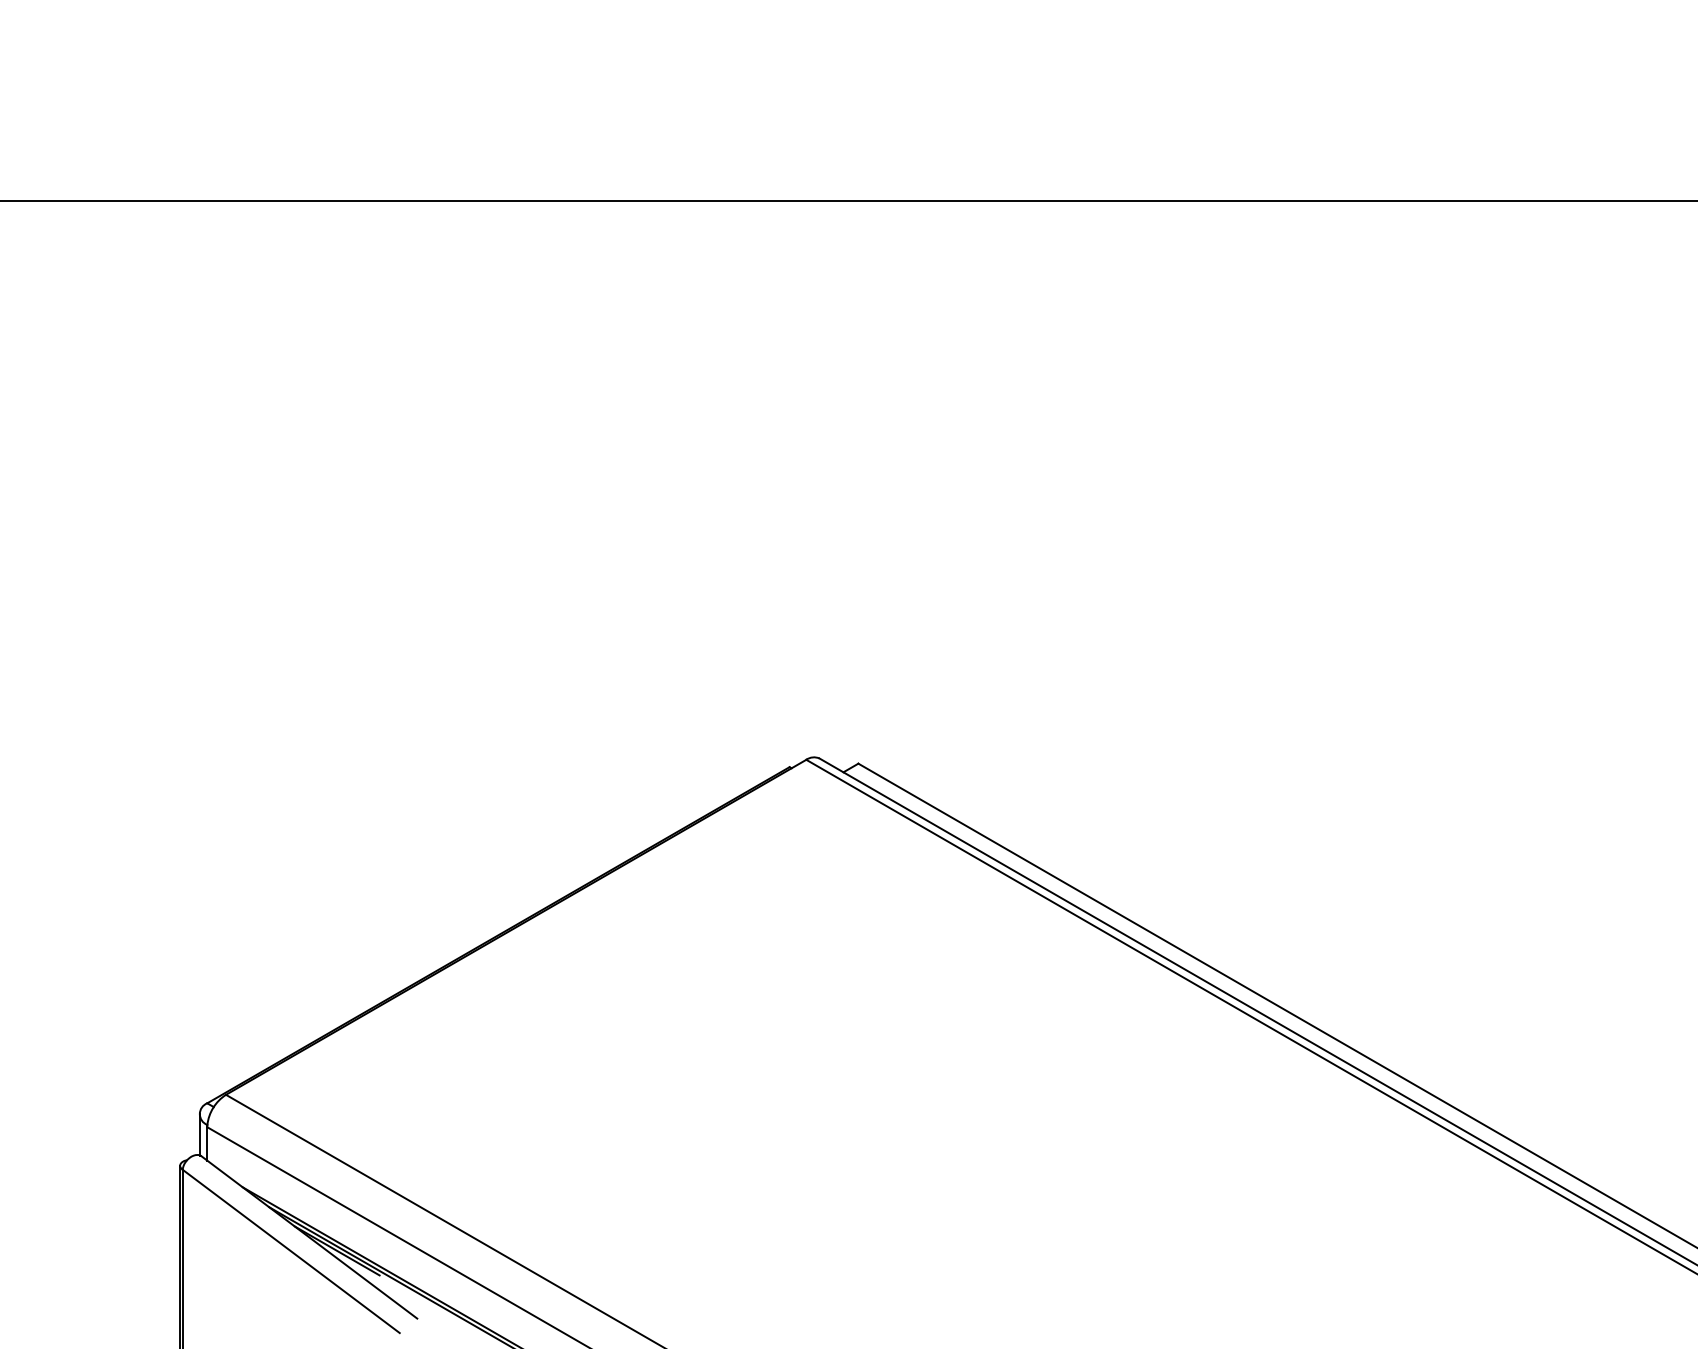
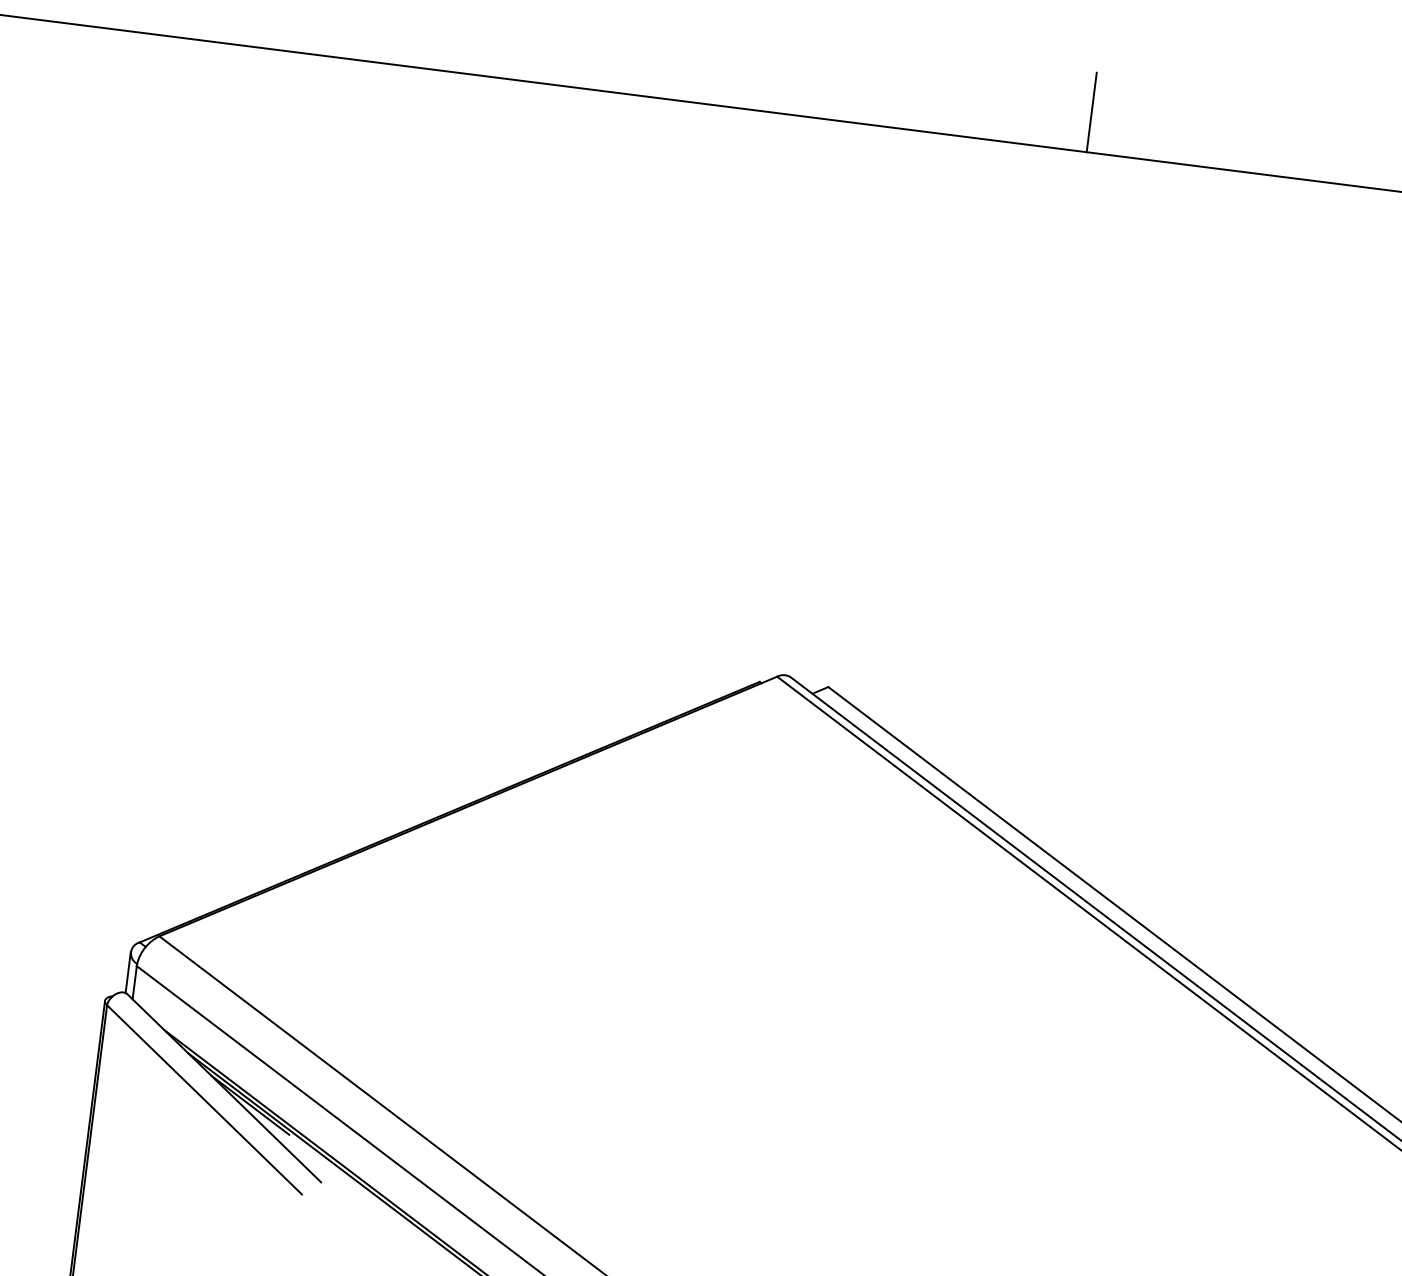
line: (1047, 160) -> (1091, 112), added

